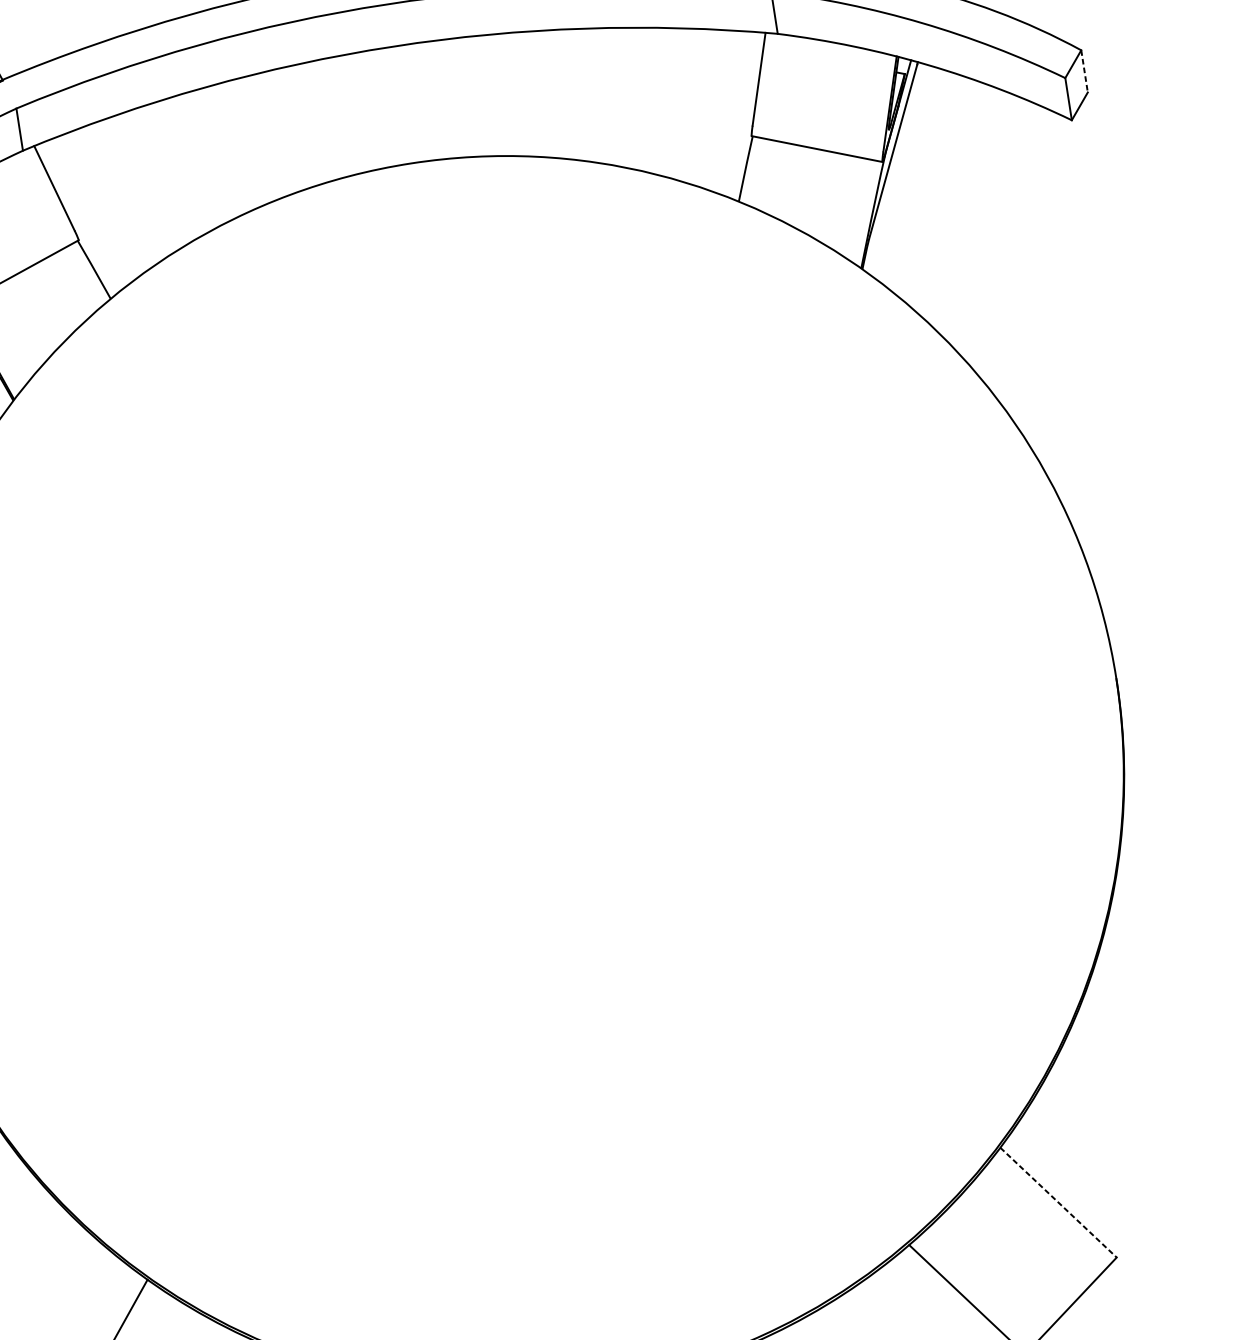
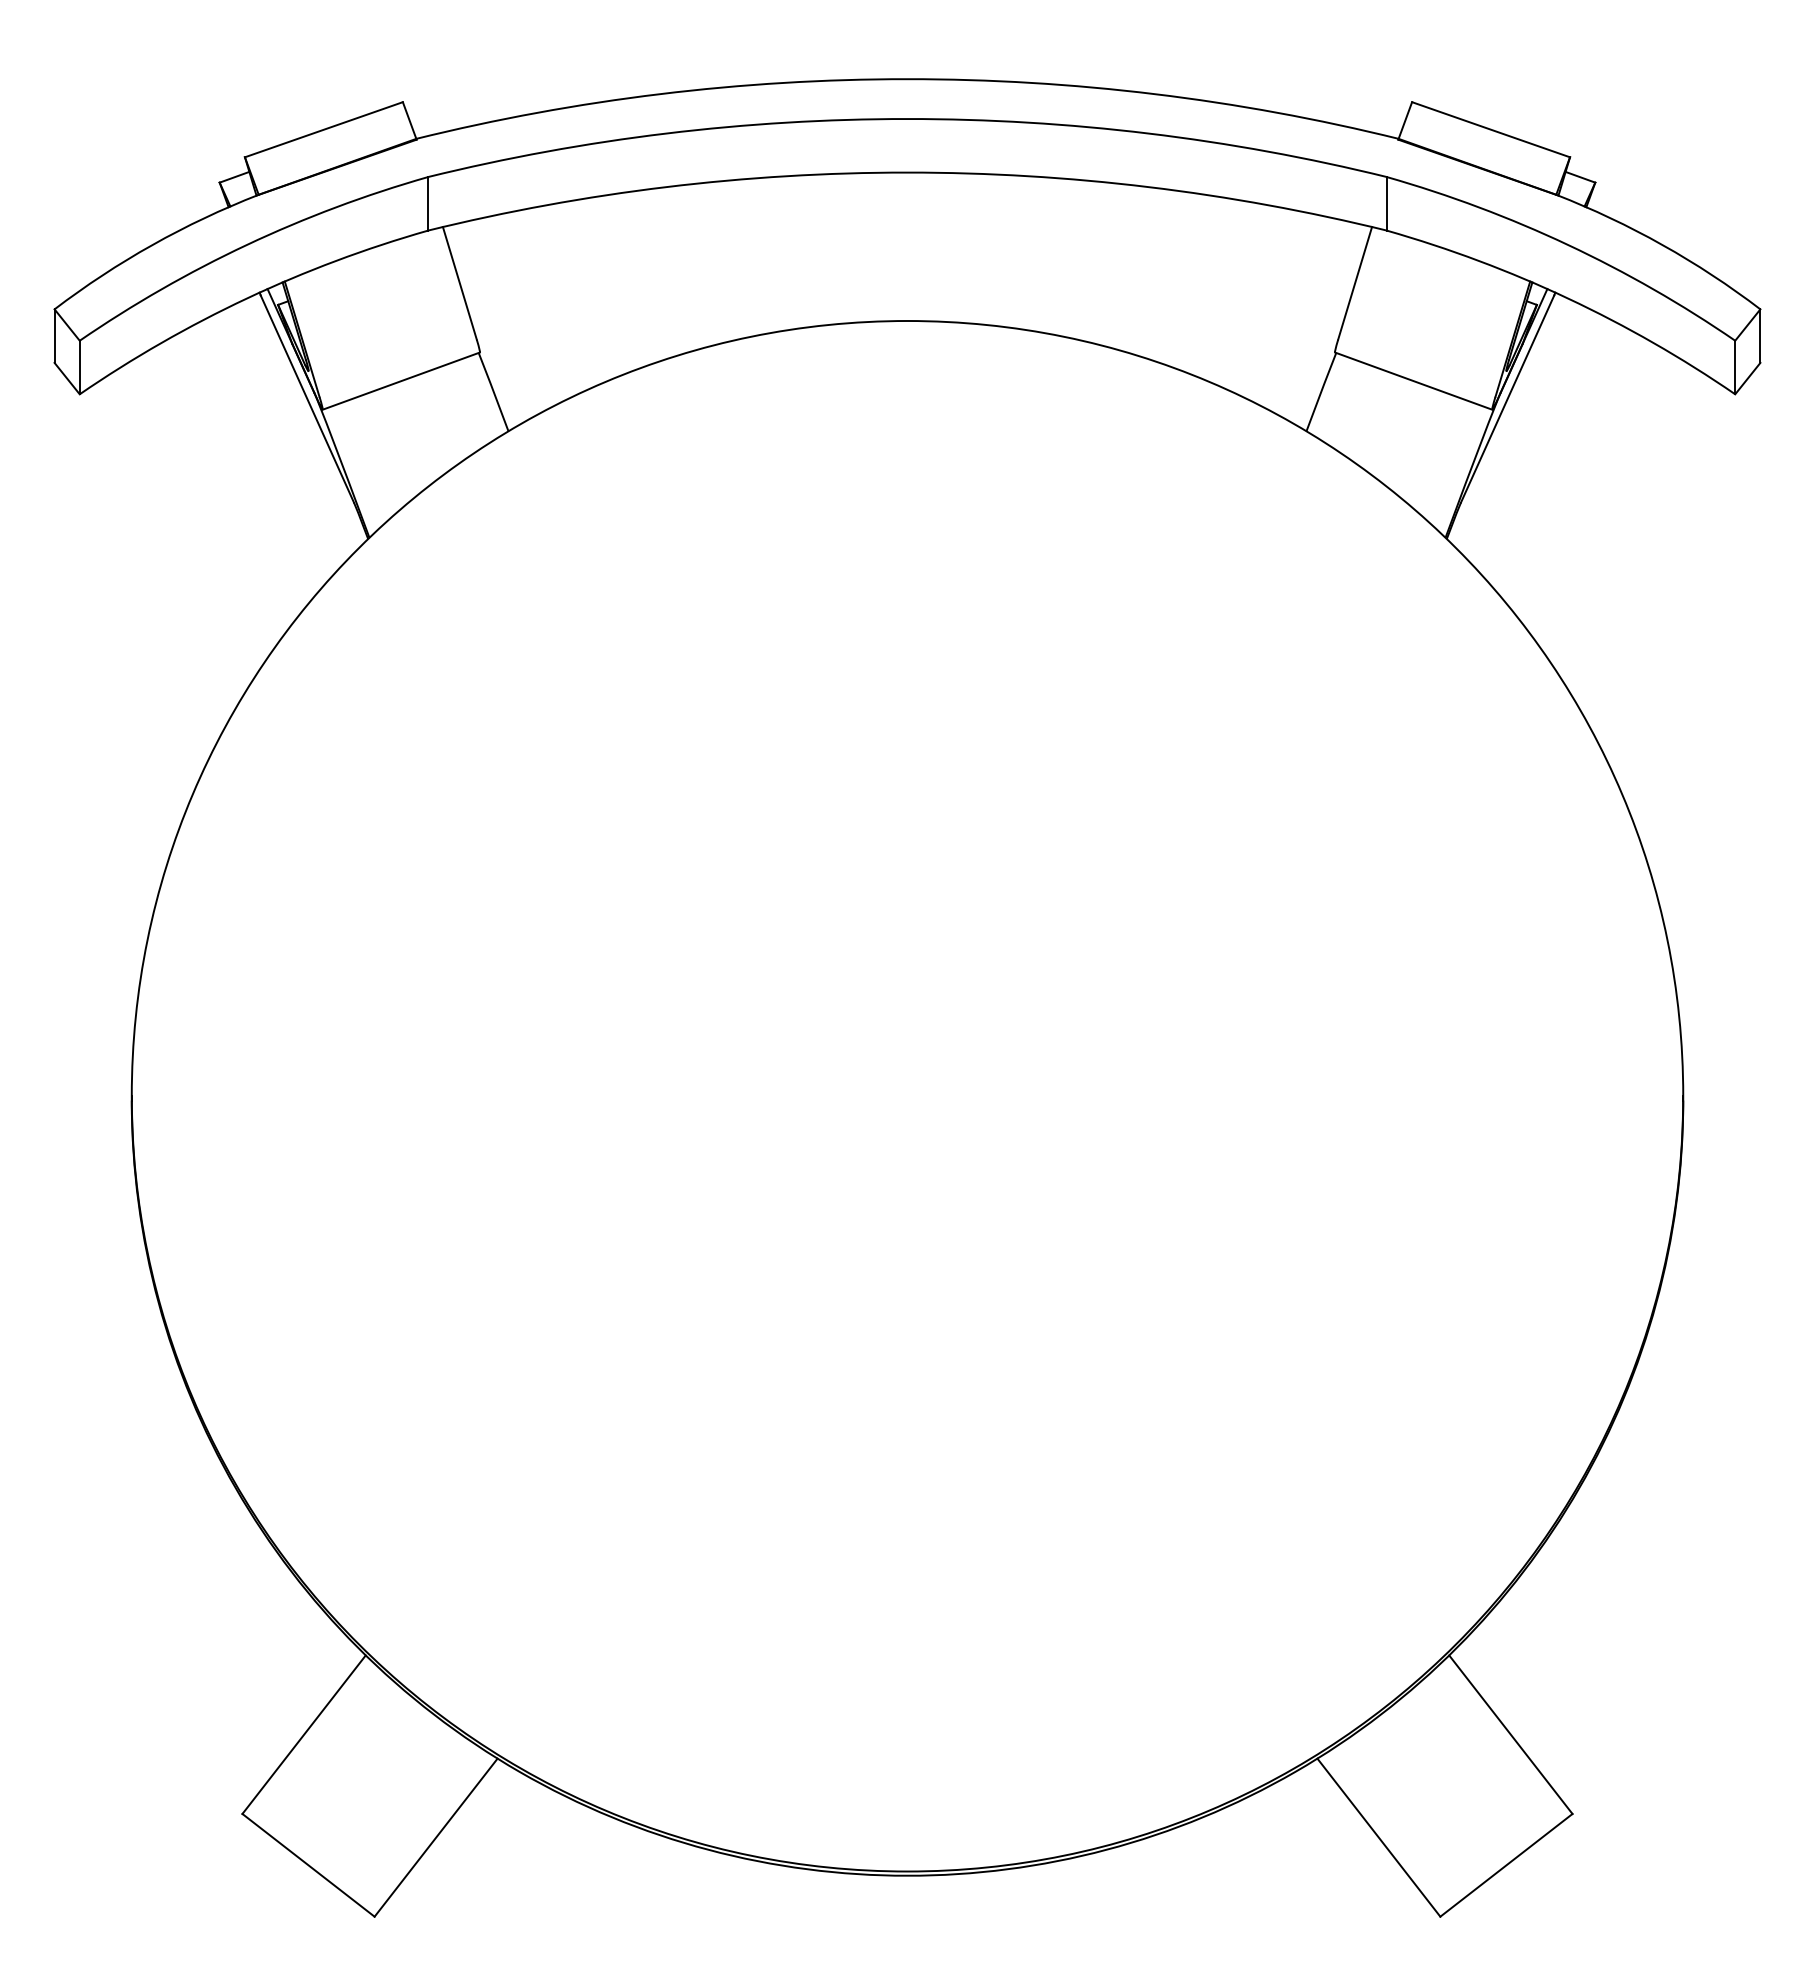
line: (1084, 71) -> (1760, 336), dashed -> solid
line: (1059, 1203) -> (1511, 1735), dashed -> solid

